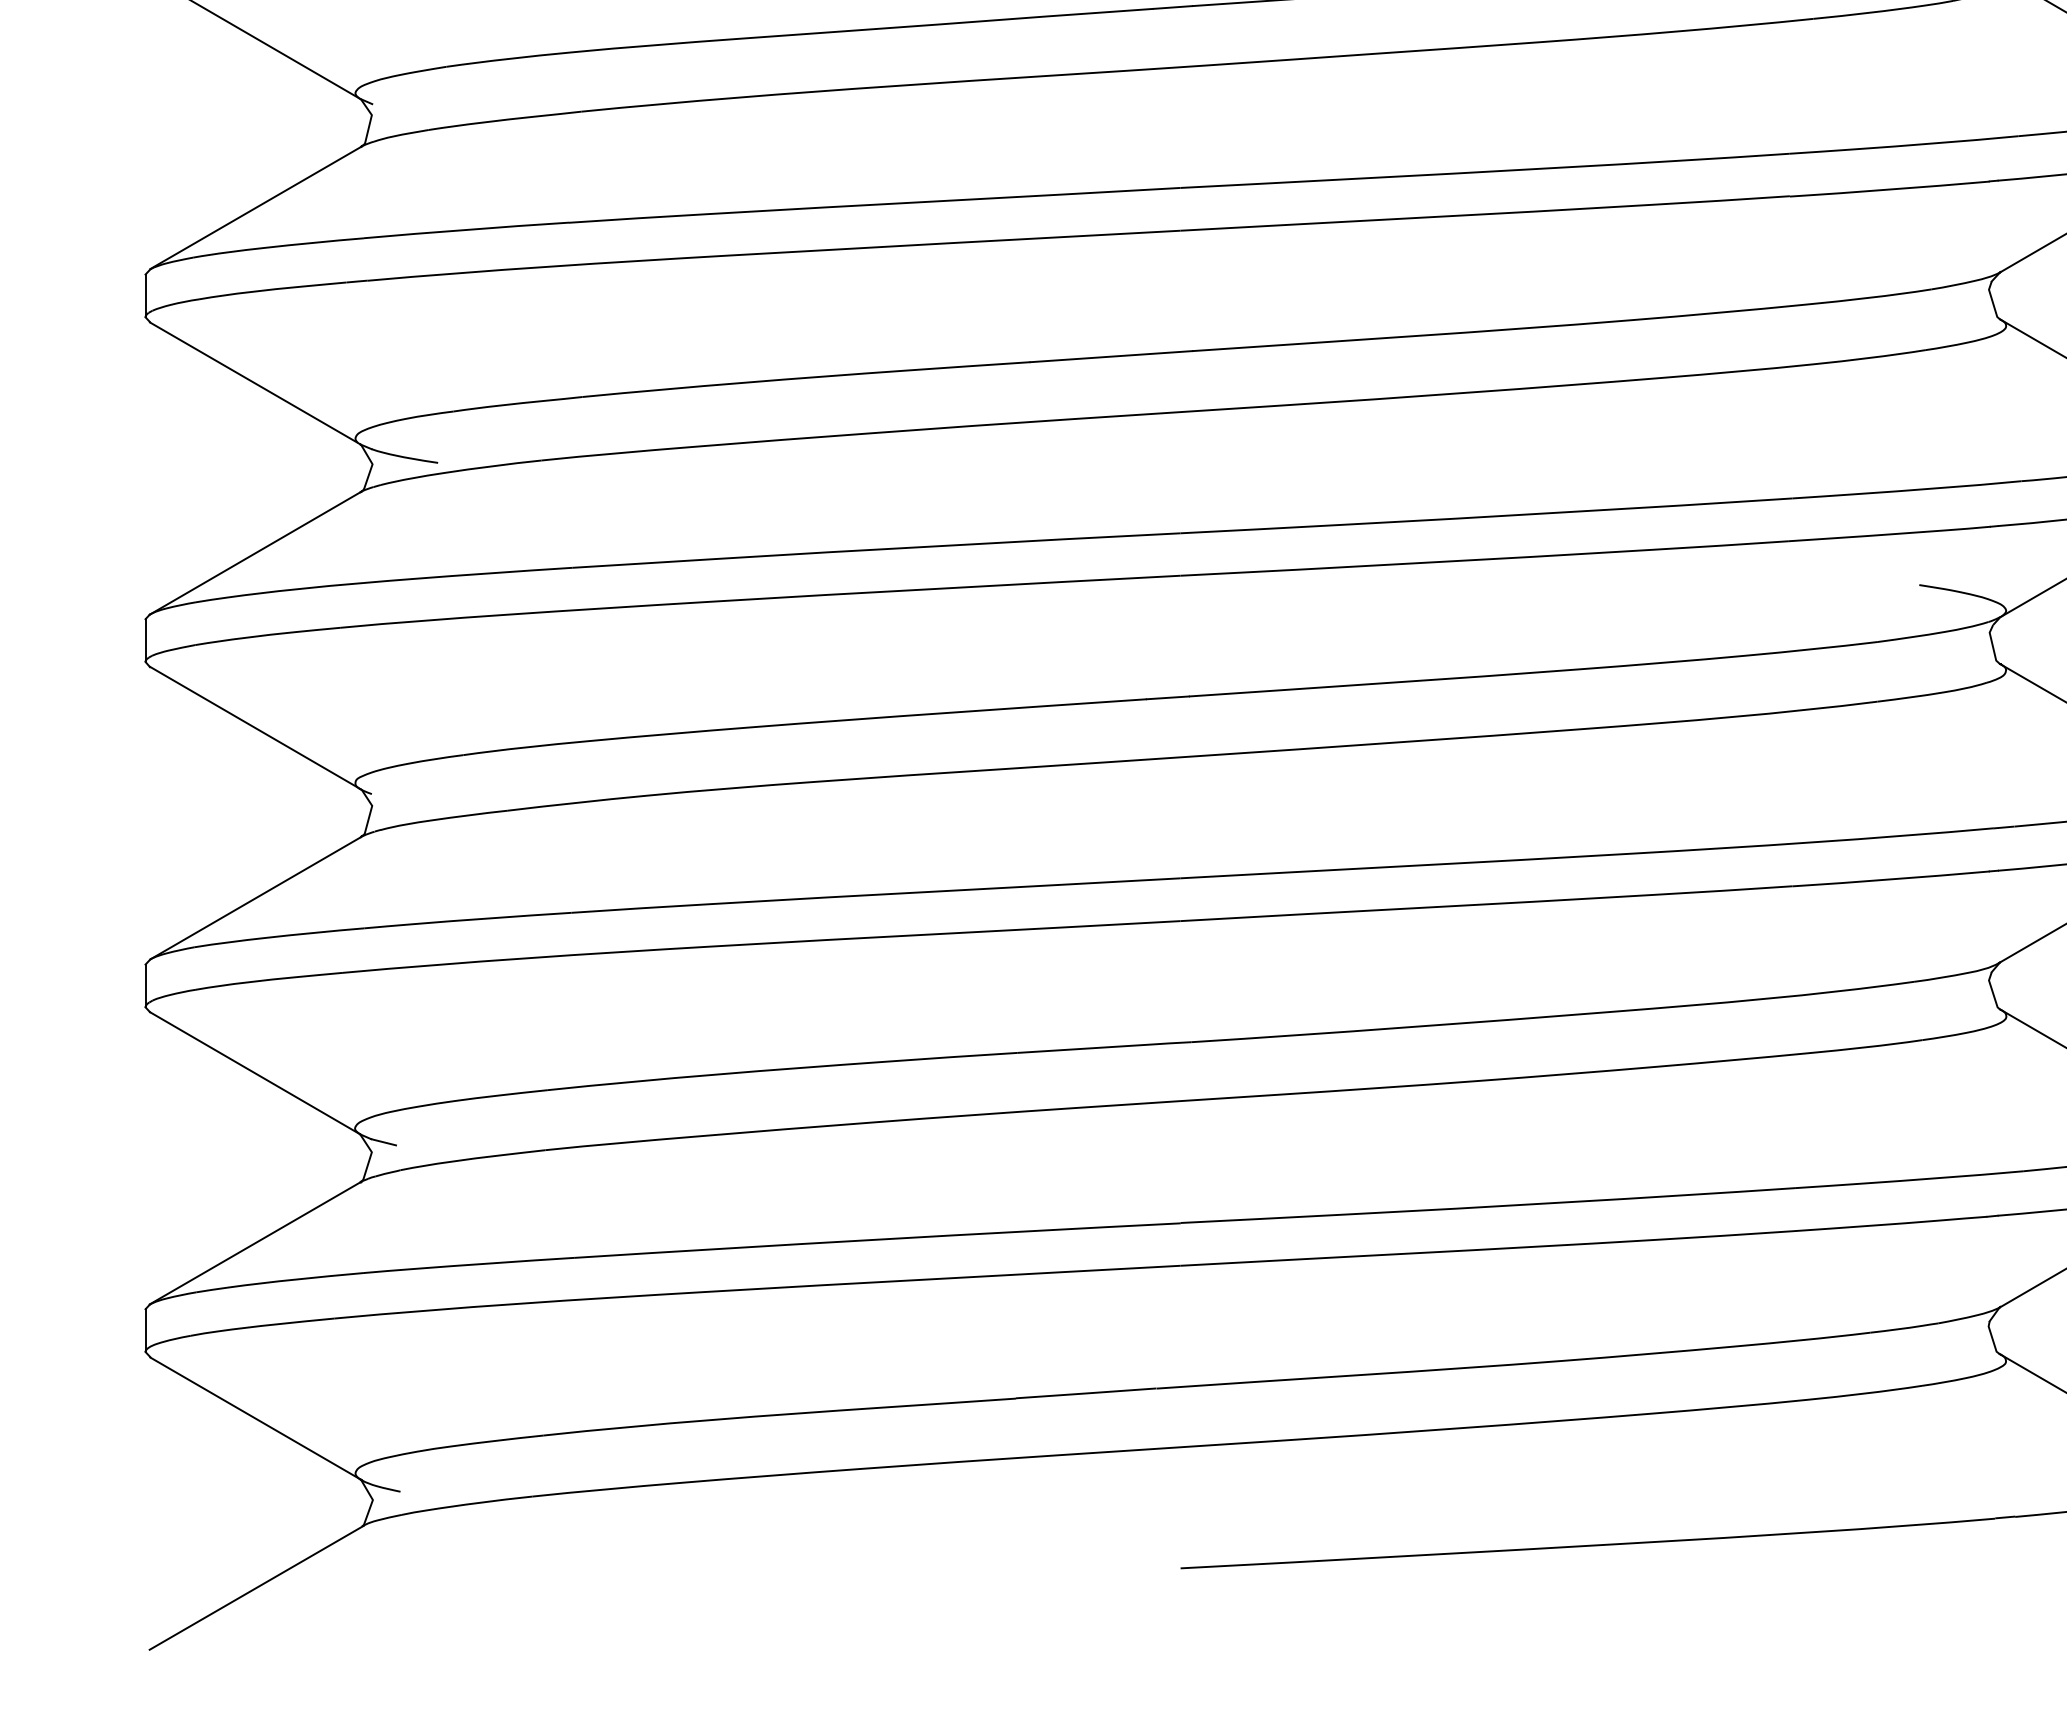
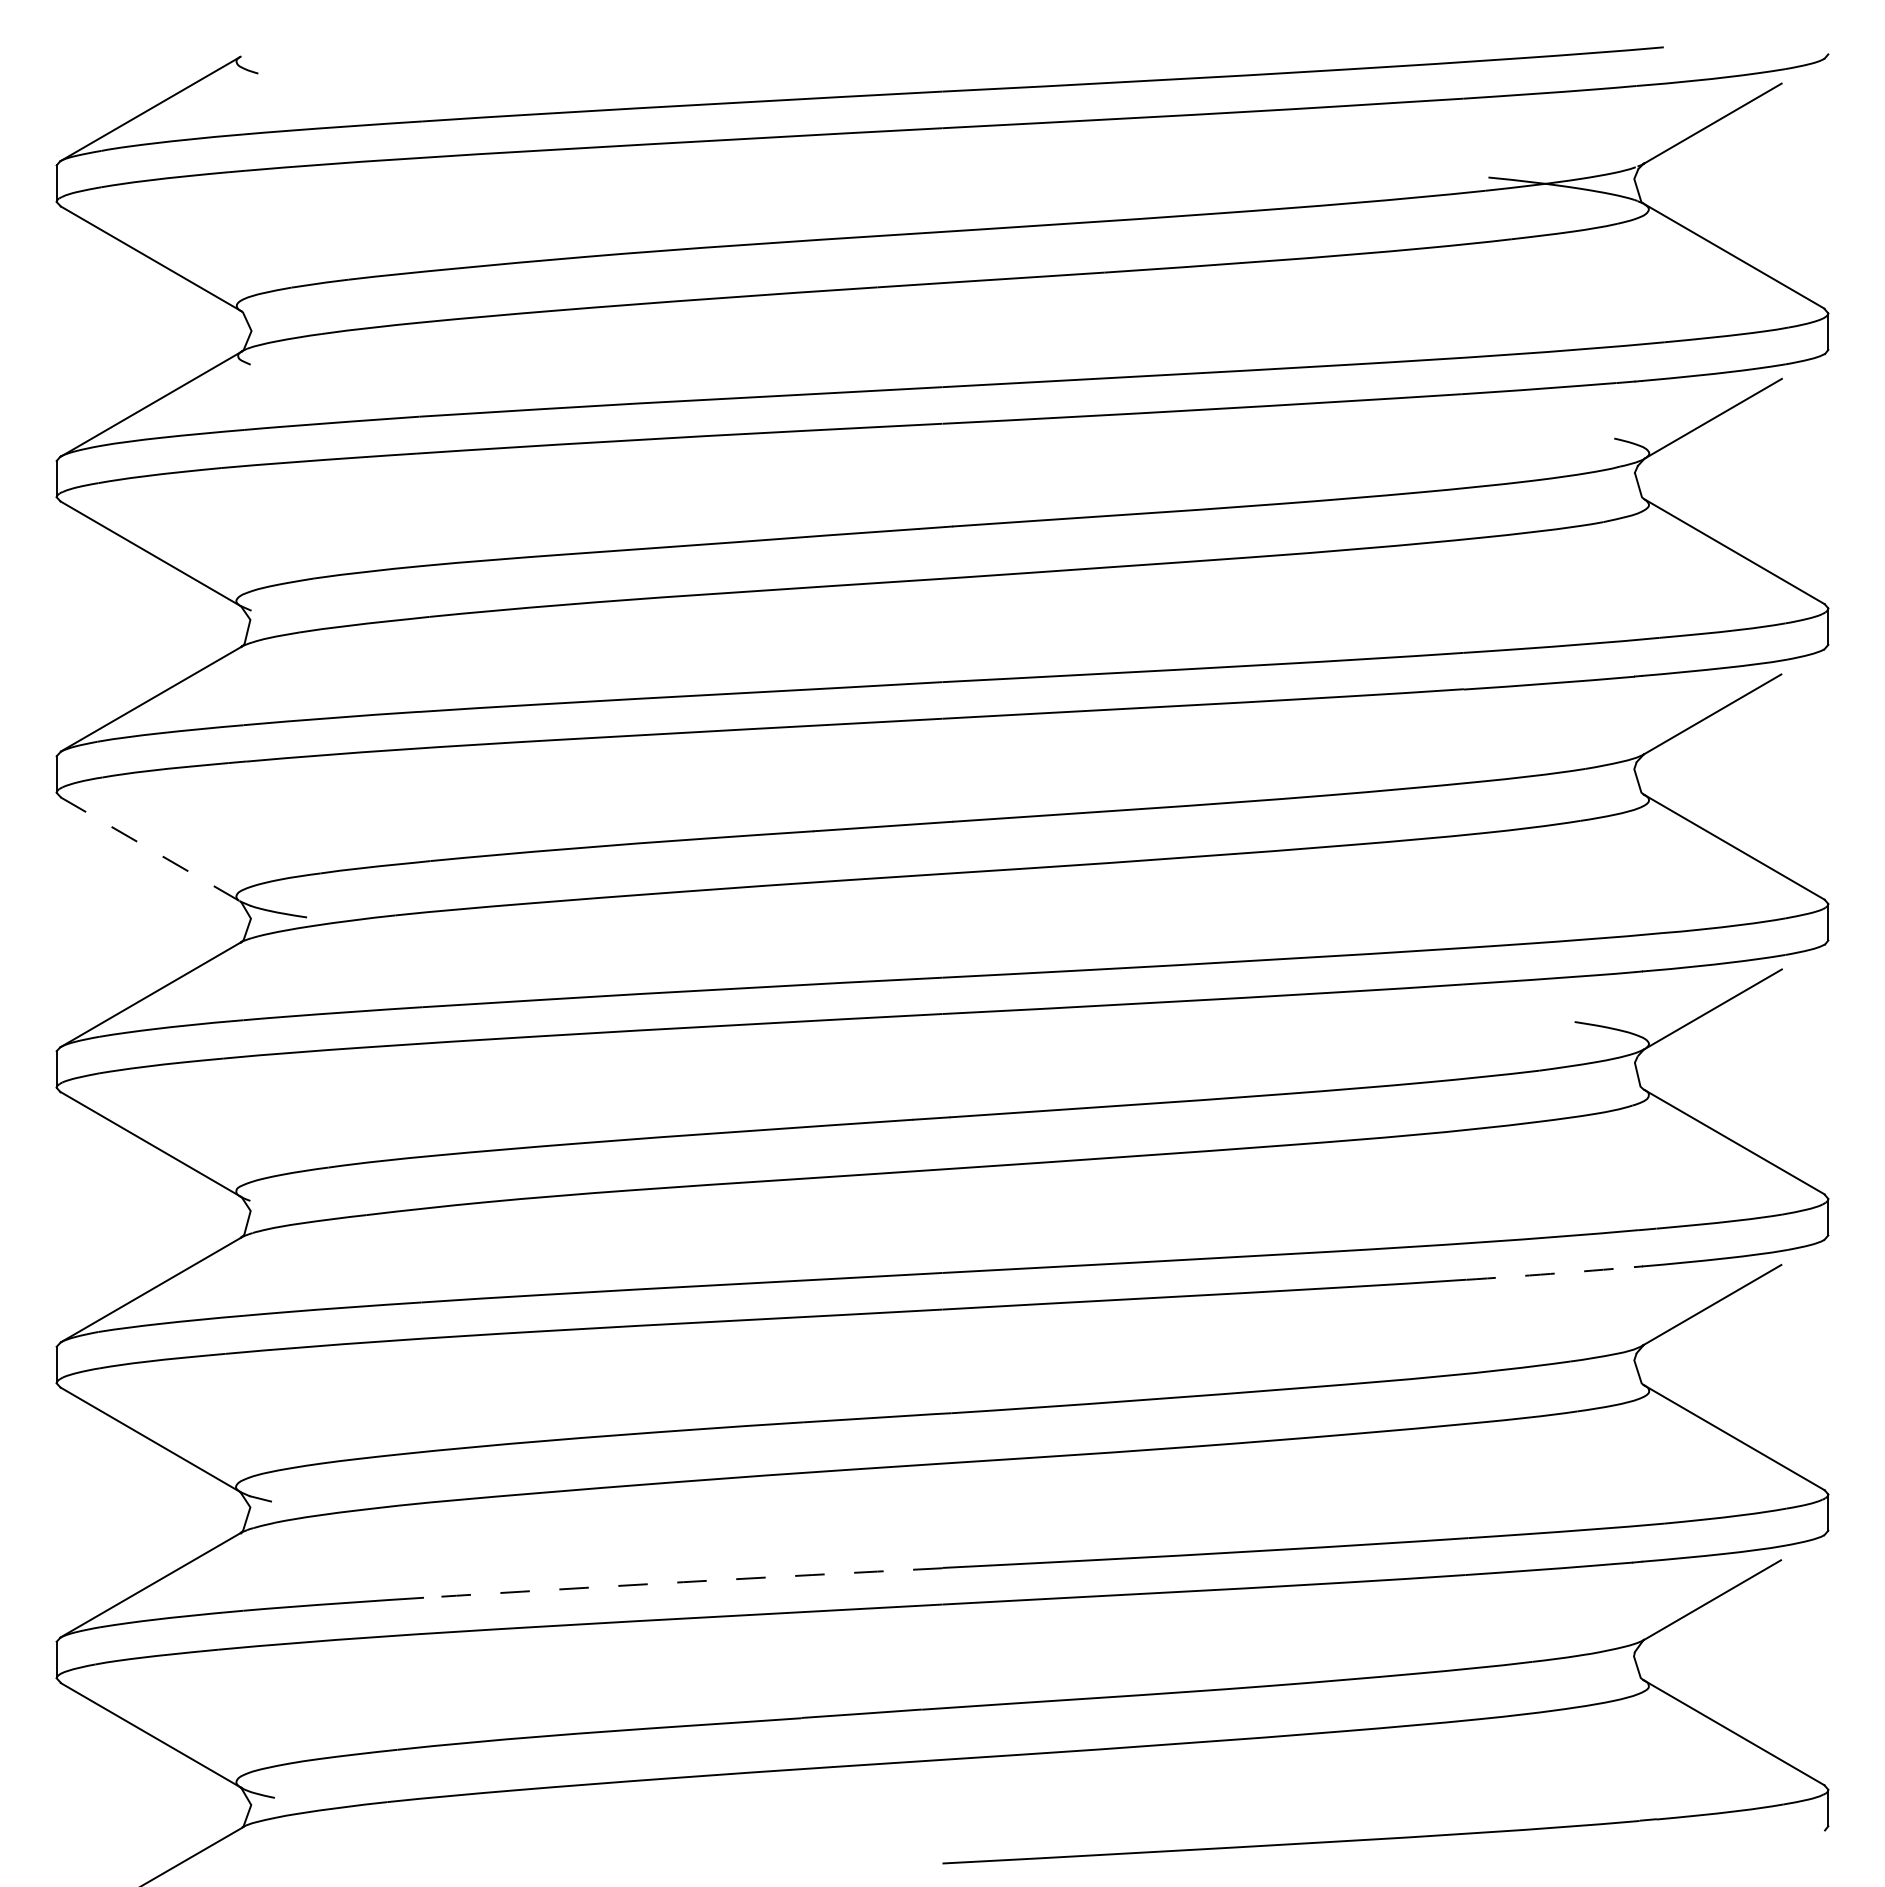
line: (256, 383) -> (151, 849), solid -> dashed
arc: (1891, 878) -> (1550, 1273), solid -> dashed
arc: (877, 1240) -> (683, 1582), solid -> dashed

